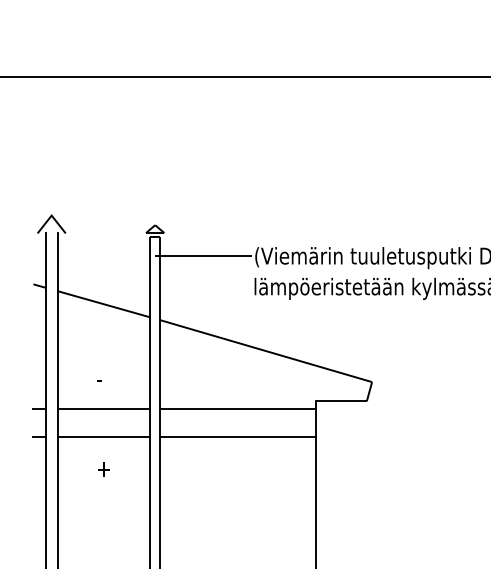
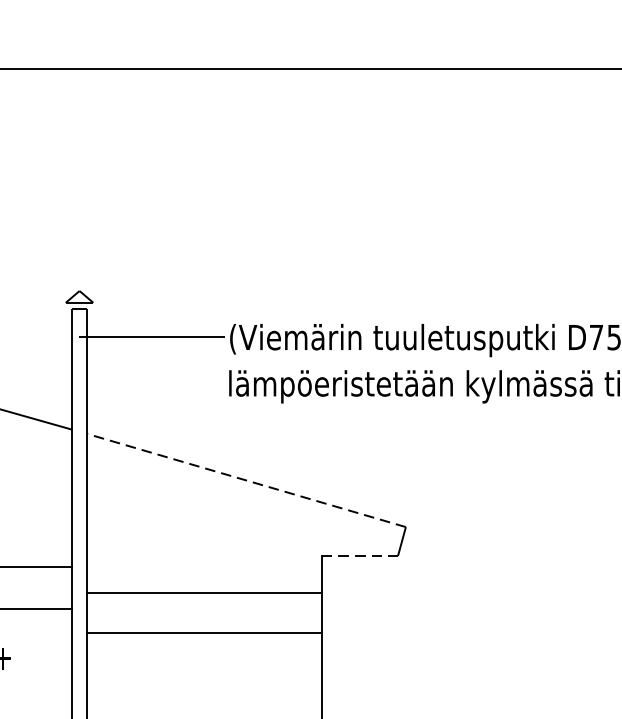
line: (265, 351) -> (245, 481), solid -> dashed
line: (342, 401) -> (361, 556), solid -> dashed
line: (238, 408) -> (204, 592), moved
line: (238, 436) -> (204, 633), moved

